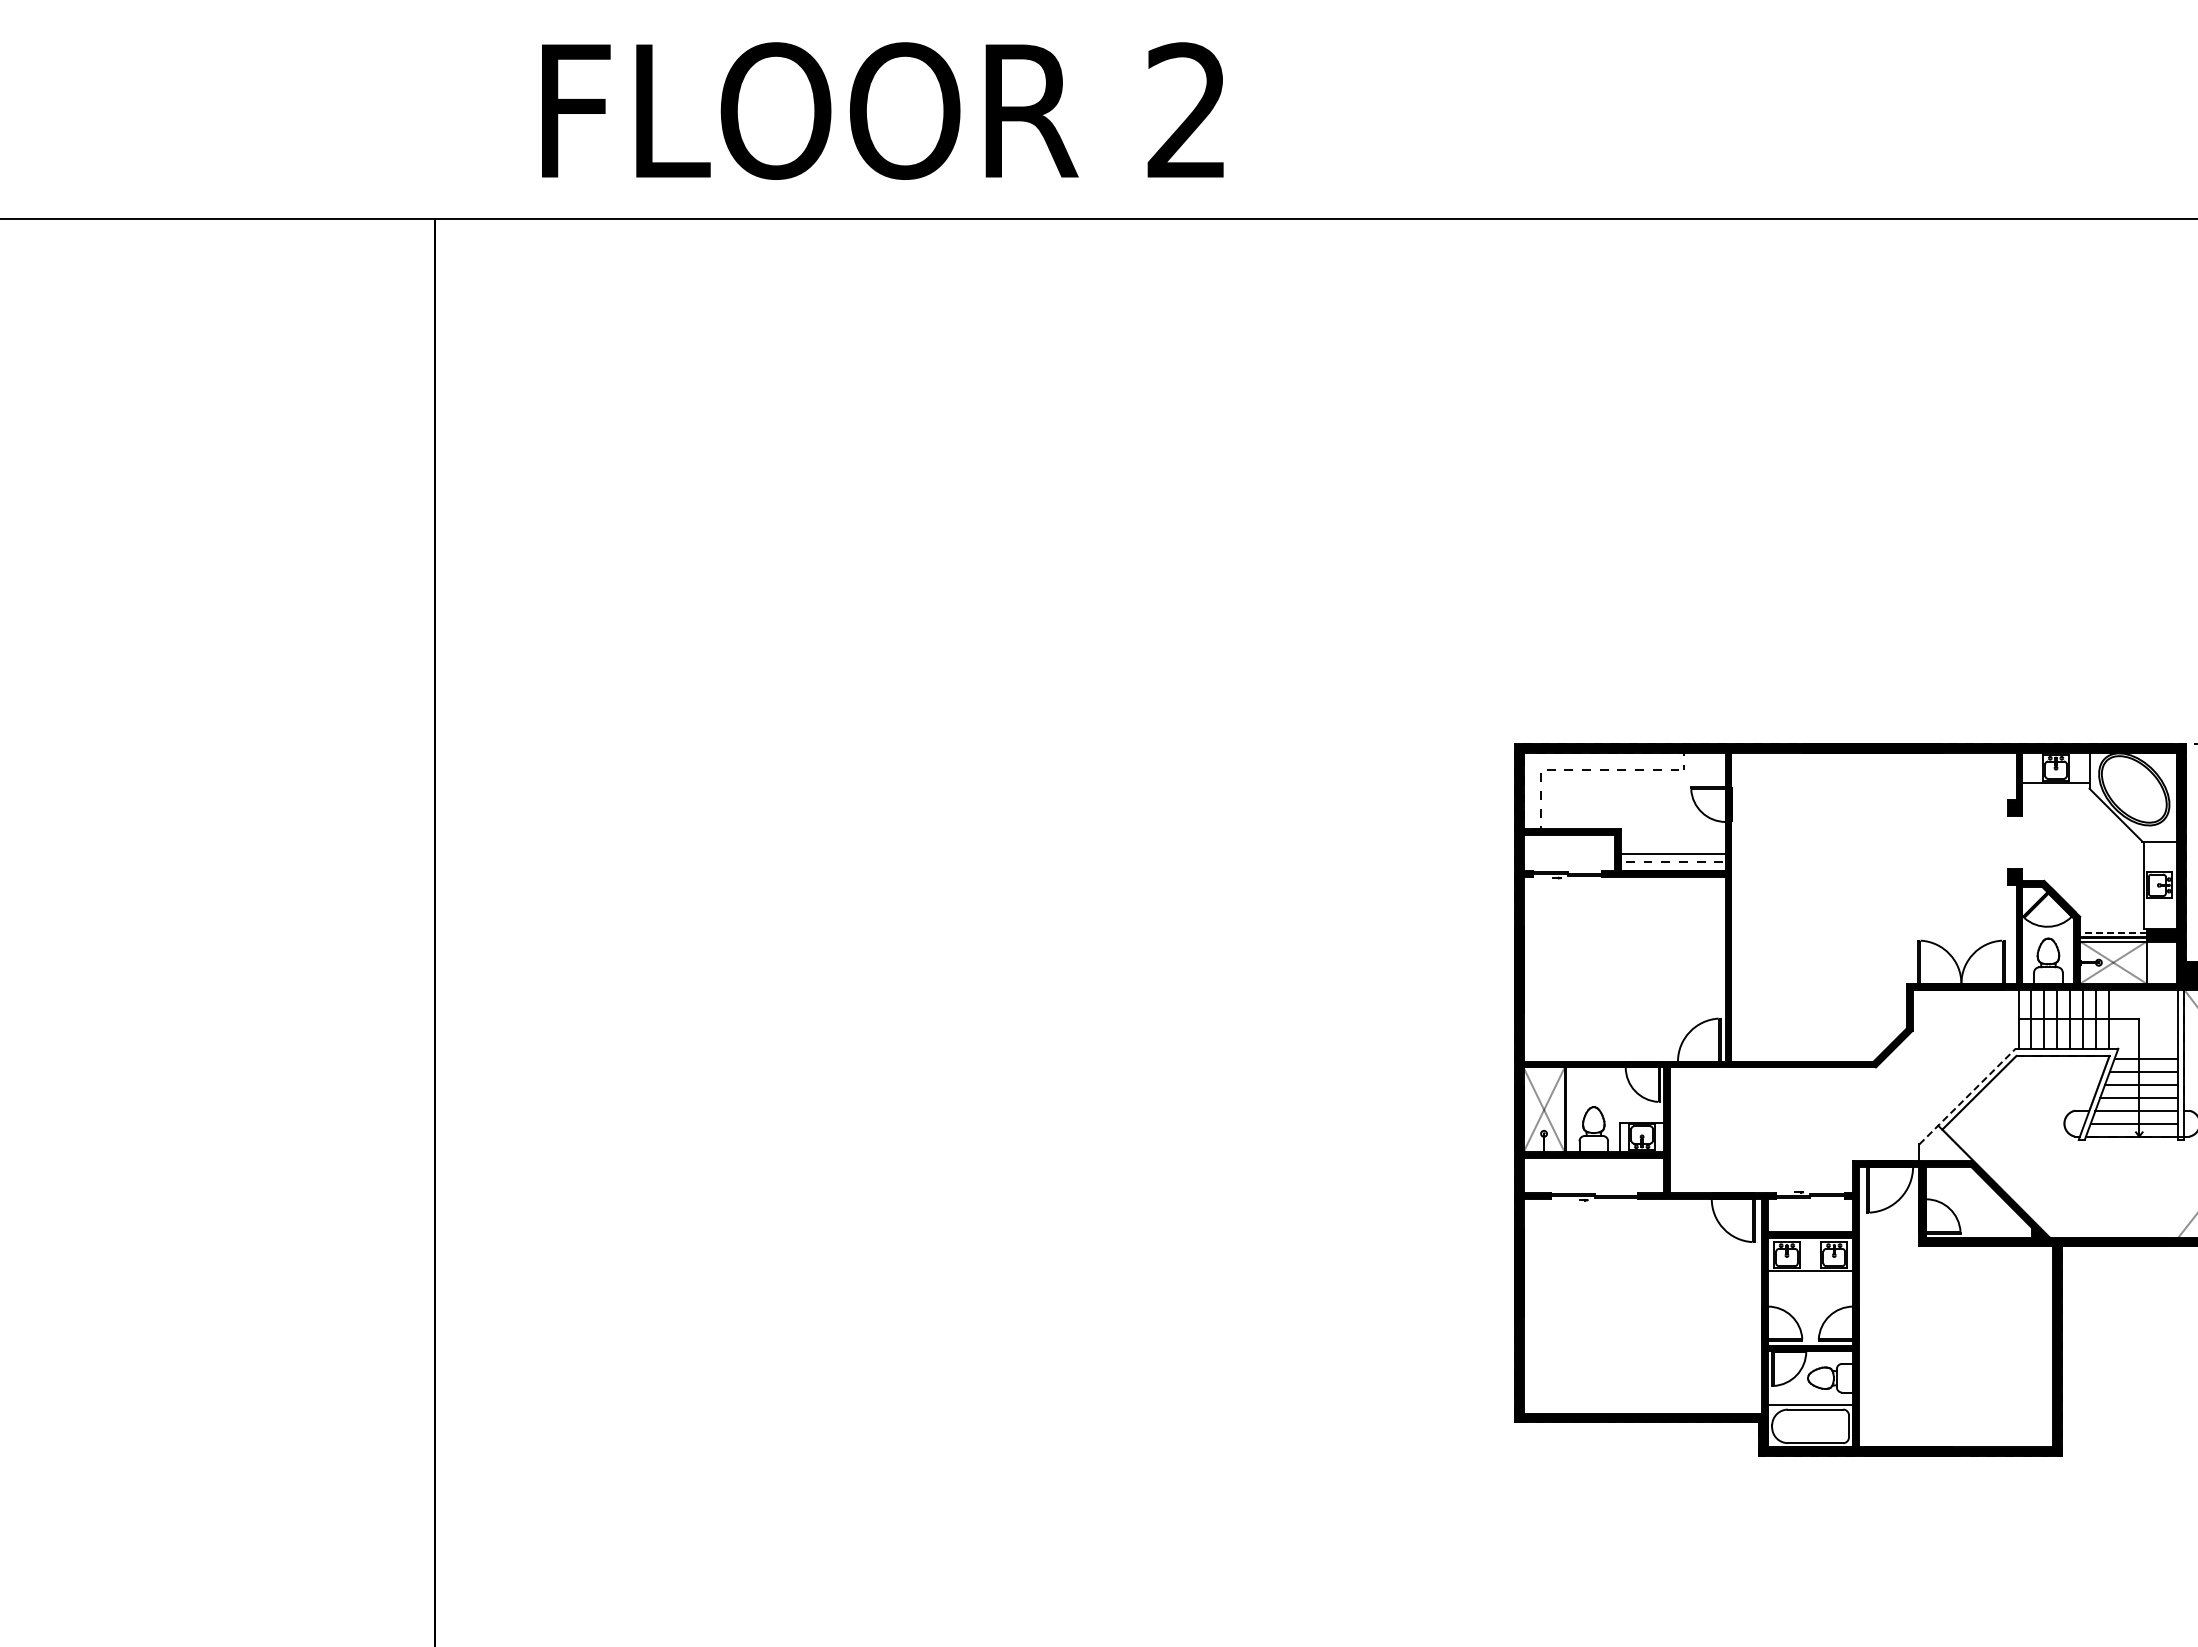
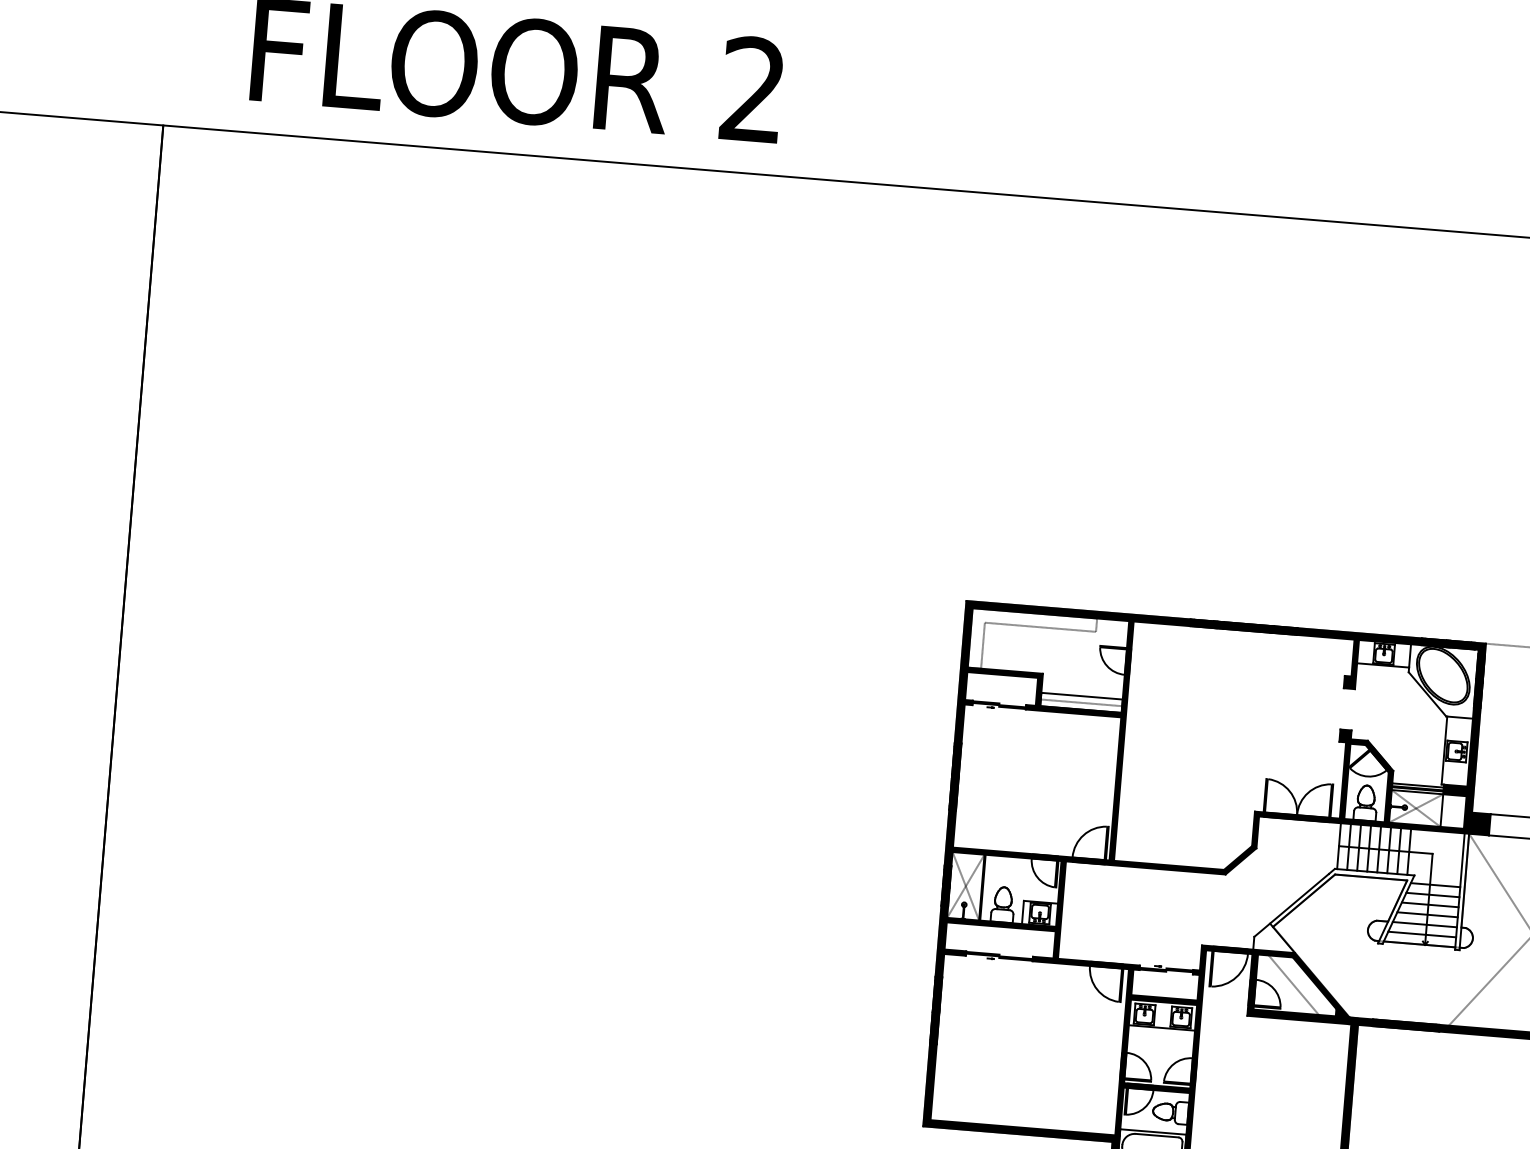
line: (2112, 932) -> (1417, 785), dashed -> solid
line: (1967, 1096) -> (1294, 902), dashed -> solid
line: (1974, 1201) -> (1293, 984), added

